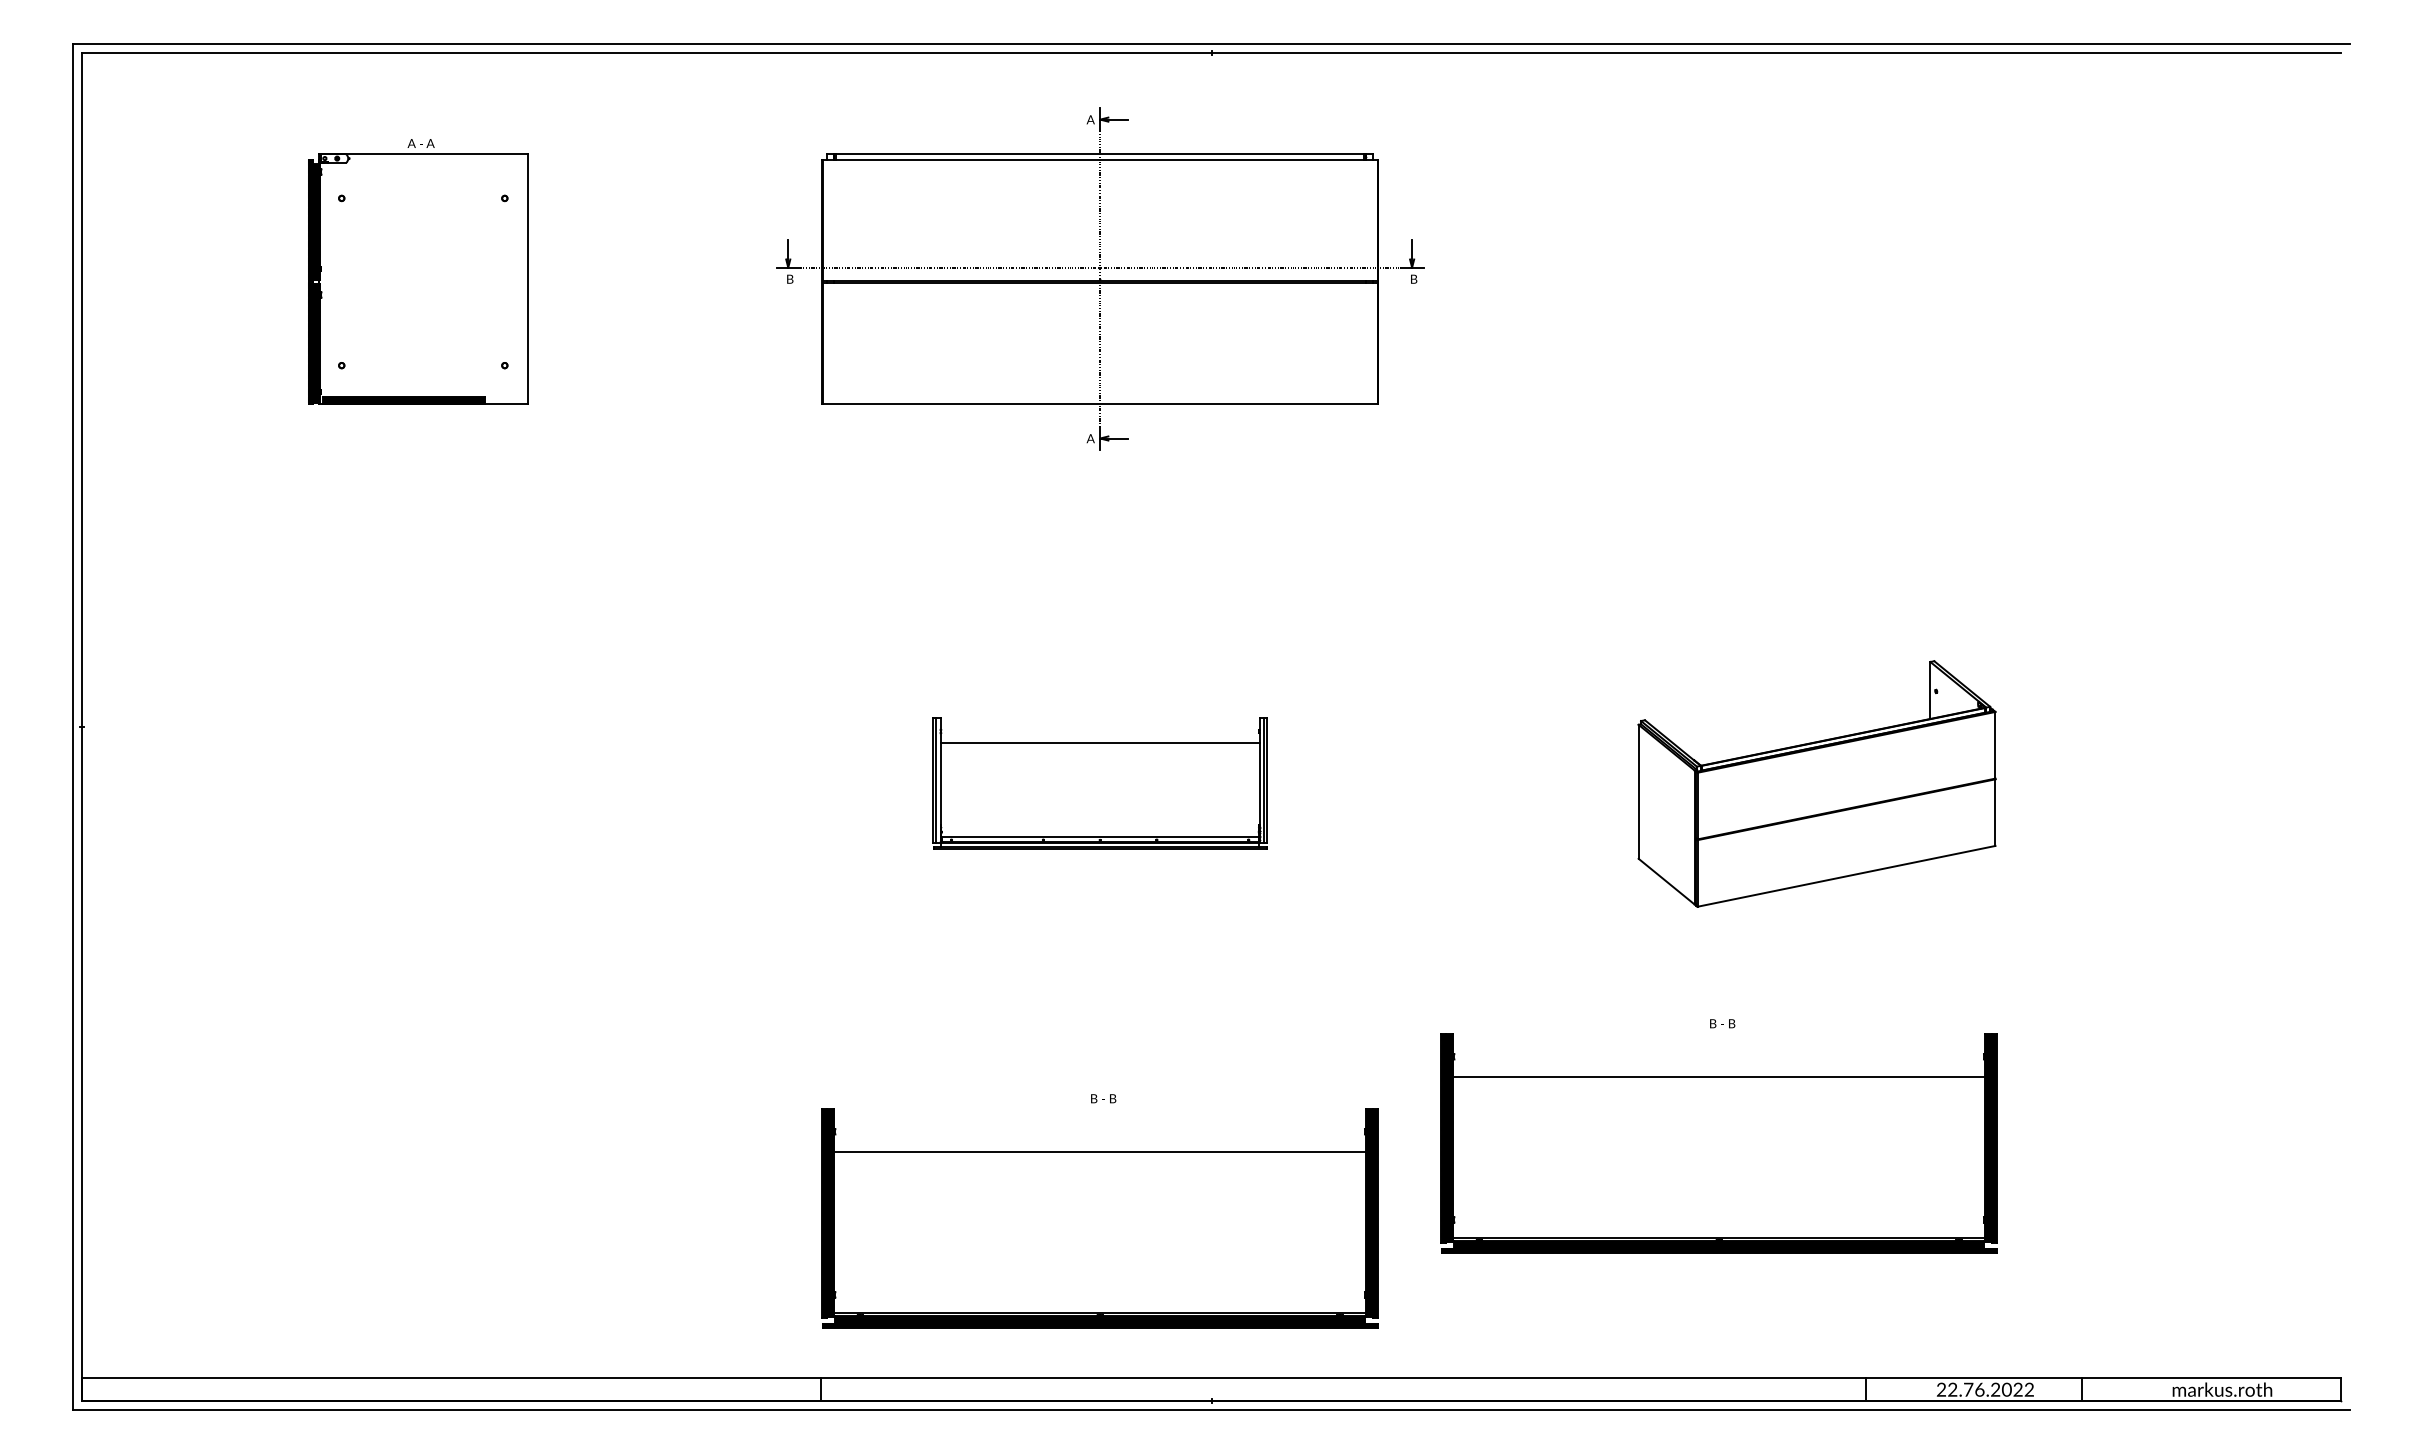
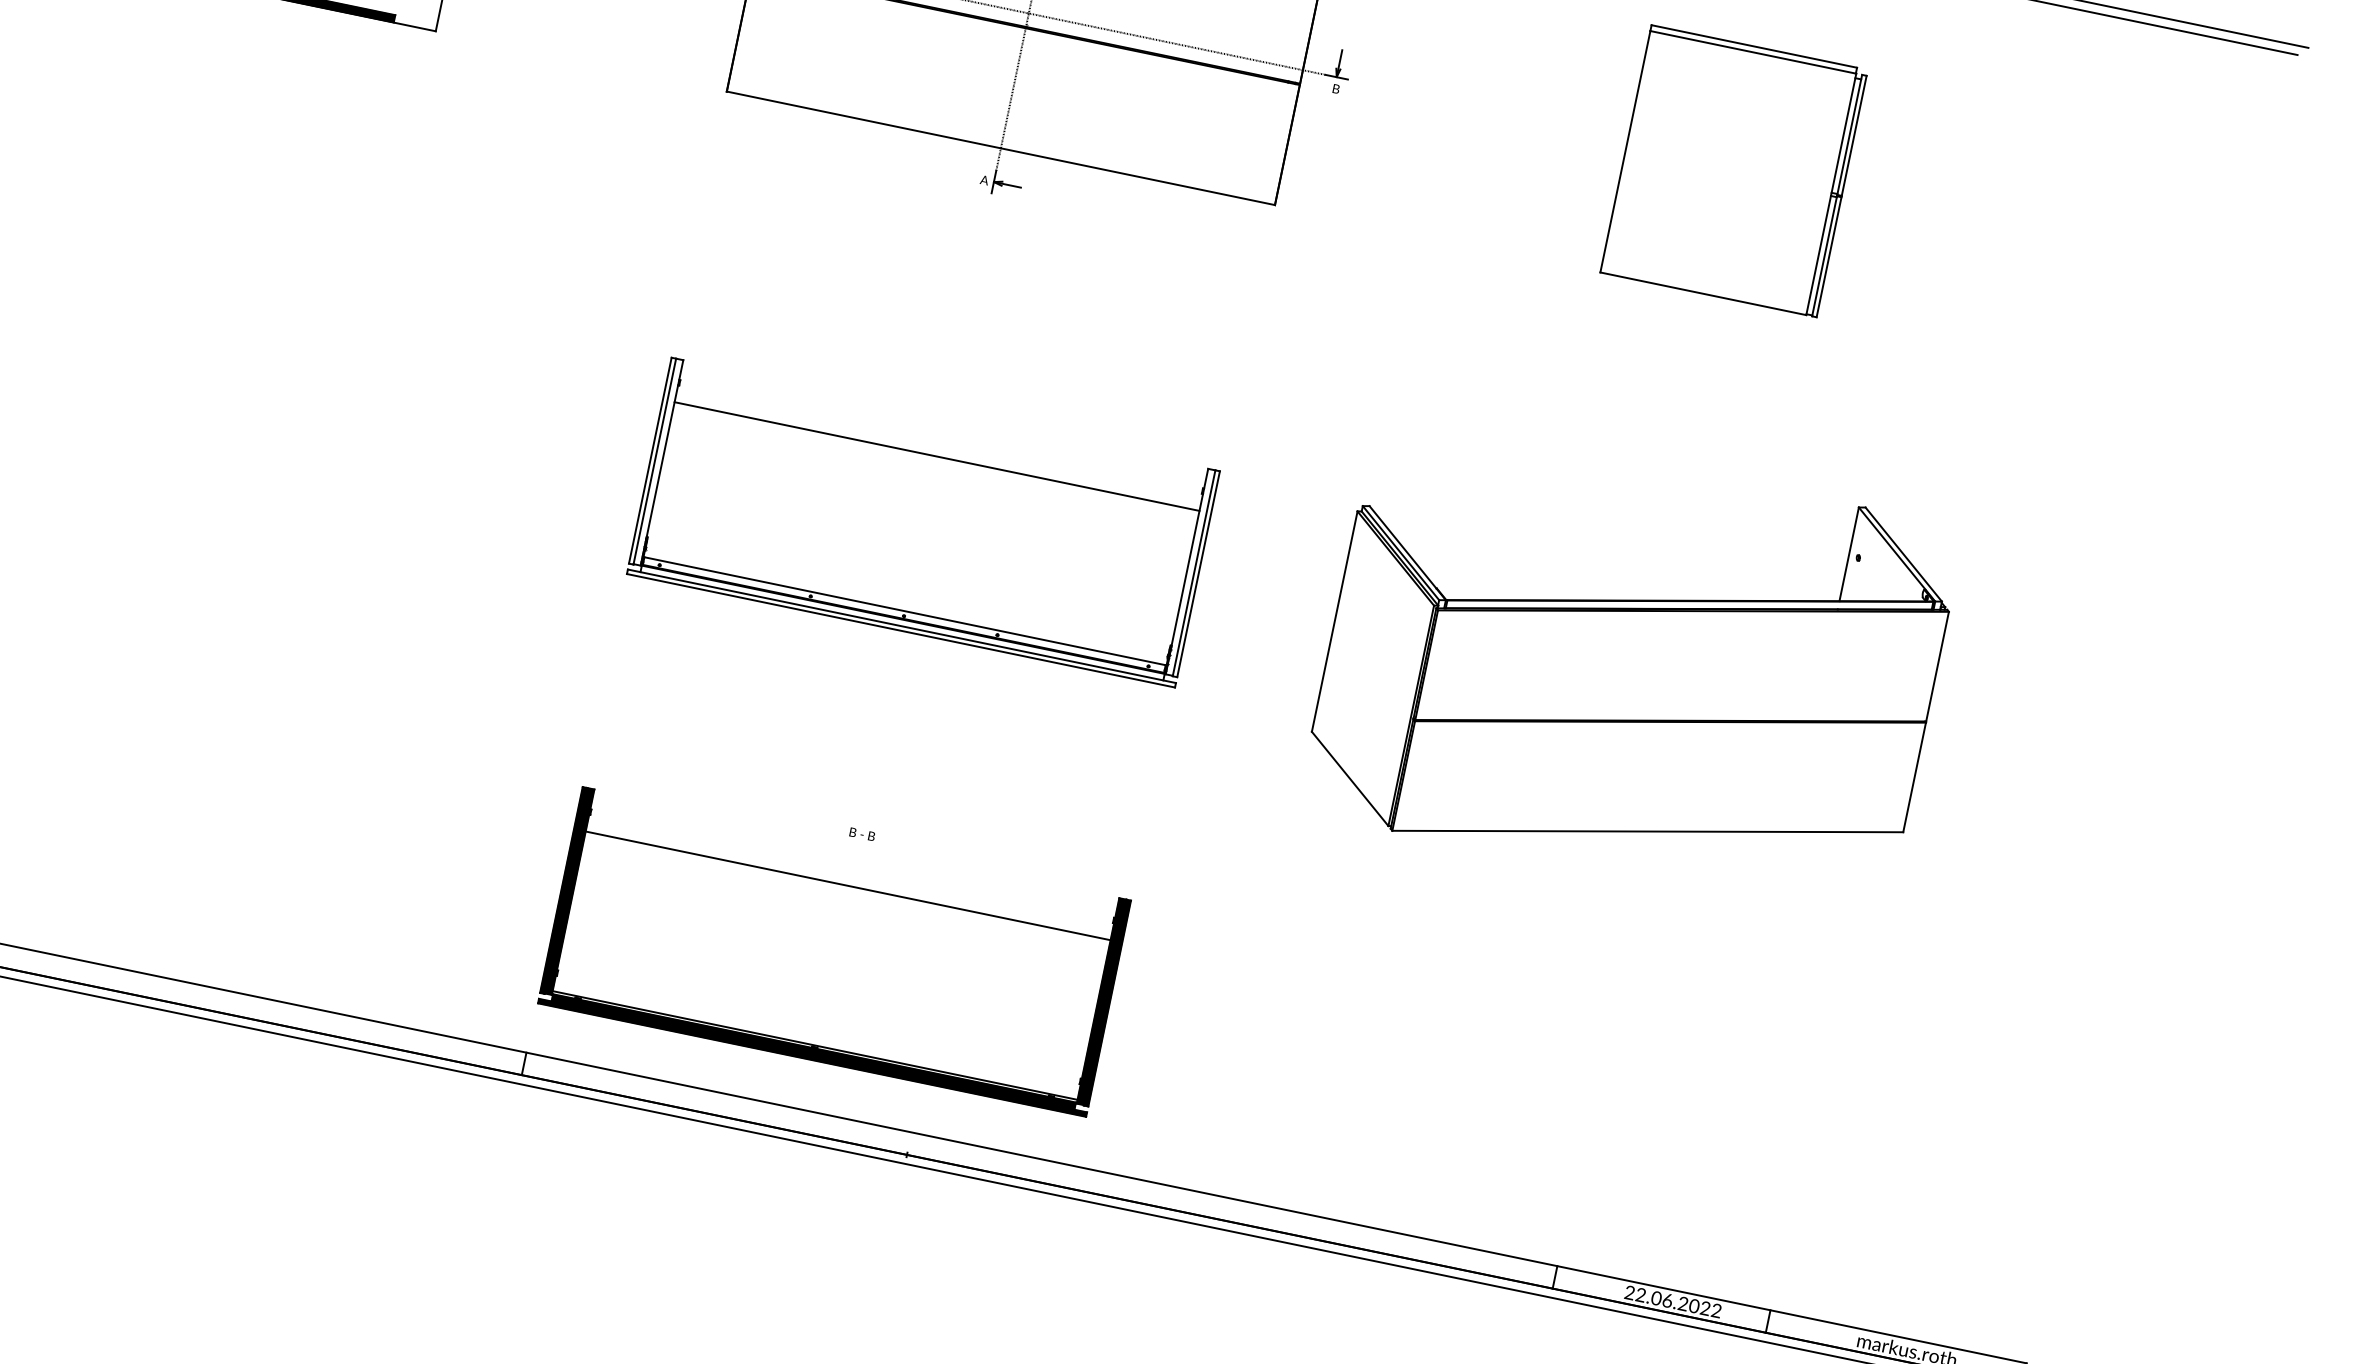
part: (1817, 278) -> (1734, 170), added
part: (1099, 783) -> (922, 522), size x1.67
part: (1816, 783) -> (1630, 668), size x1.67
part: (1718, 1136) -> (1461, 997), removed
text: (1968, 1389) -> (1656, 1298), 22.76.2022 -> 22.06.2022

